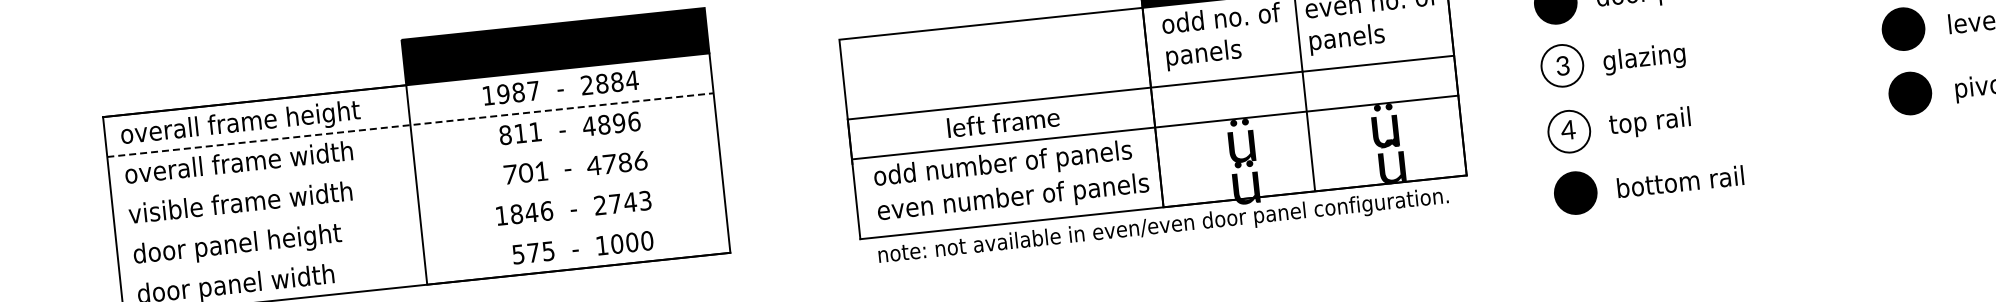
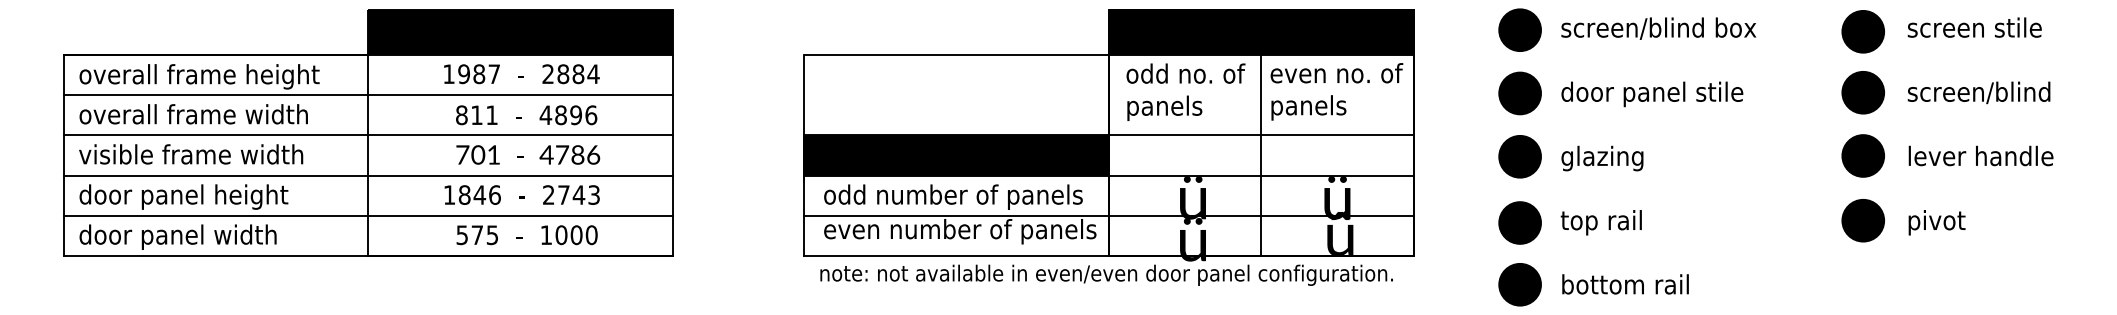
fill: (1562, 65) -> (1520, 156), added
fill: (1000, 123) -> (955, 155), added
line: (410, 125) -> (368, 95), dashed -> solid
fill: (1569, 131) -> (1520, 222), added
line: (414, 165) -> (368, 135), added
line: (1159, 167) -> (1108, 215), added
line: (419, 204) -> (368, 175), added
line: (423, 244) -> (368, 215), added

